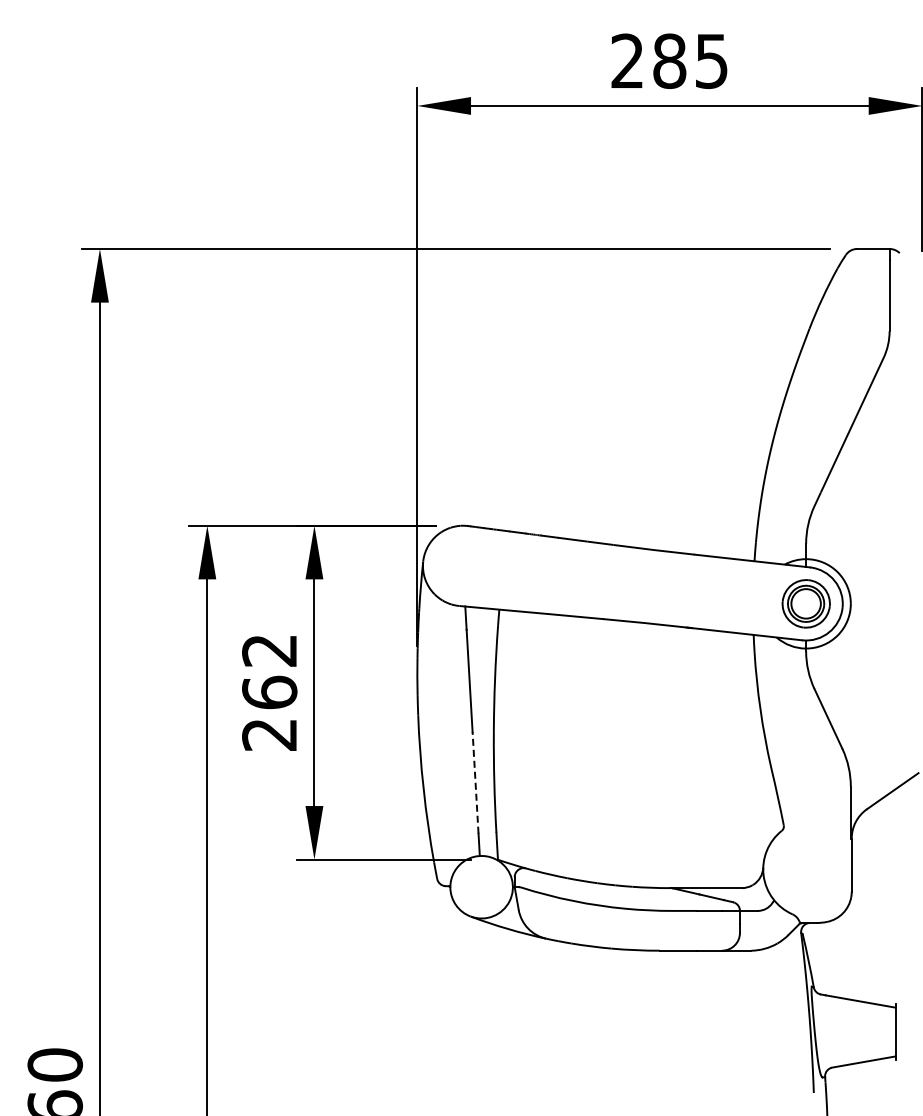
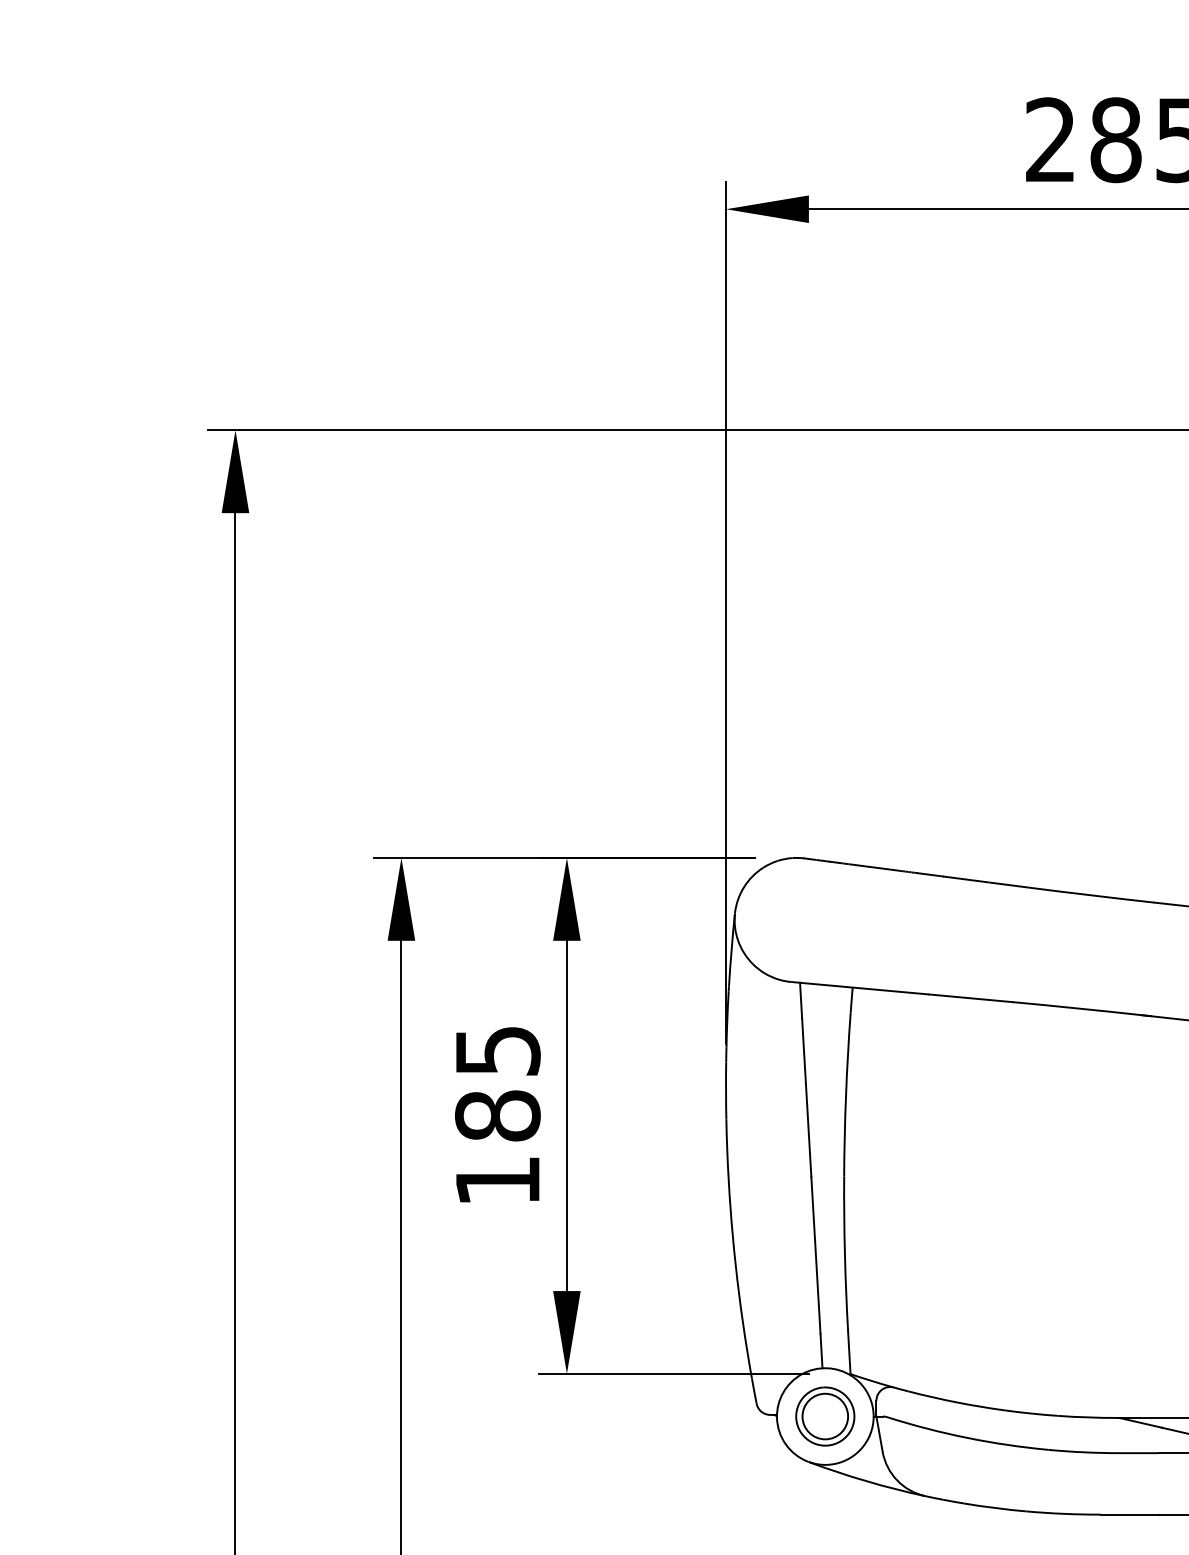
text: (269, 692) -> (497, 1115), 262 -> 185
line: (475, 782) -> (815, 1254), dashed -> solid
part: (481, 886) -> (825, 1415), added

